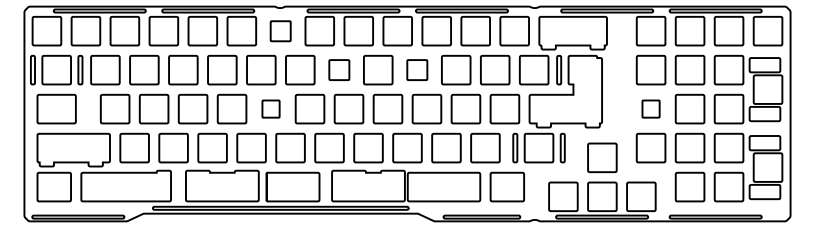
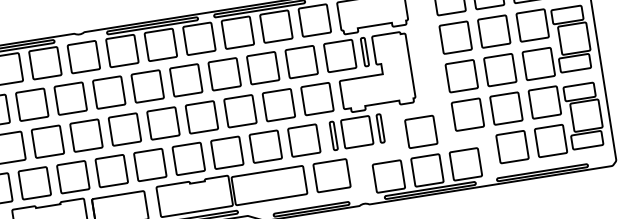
part: (280, 31) -> (83, 57), size x1.43
part: (339, 69) -> (147, 85), size x1.43
part: (417, 69) -> (224, 73), size x1.43
part: (270, 108) -> (85, 135), size x1.67
part: (650, 108) -> (461, 75), size x1.67

